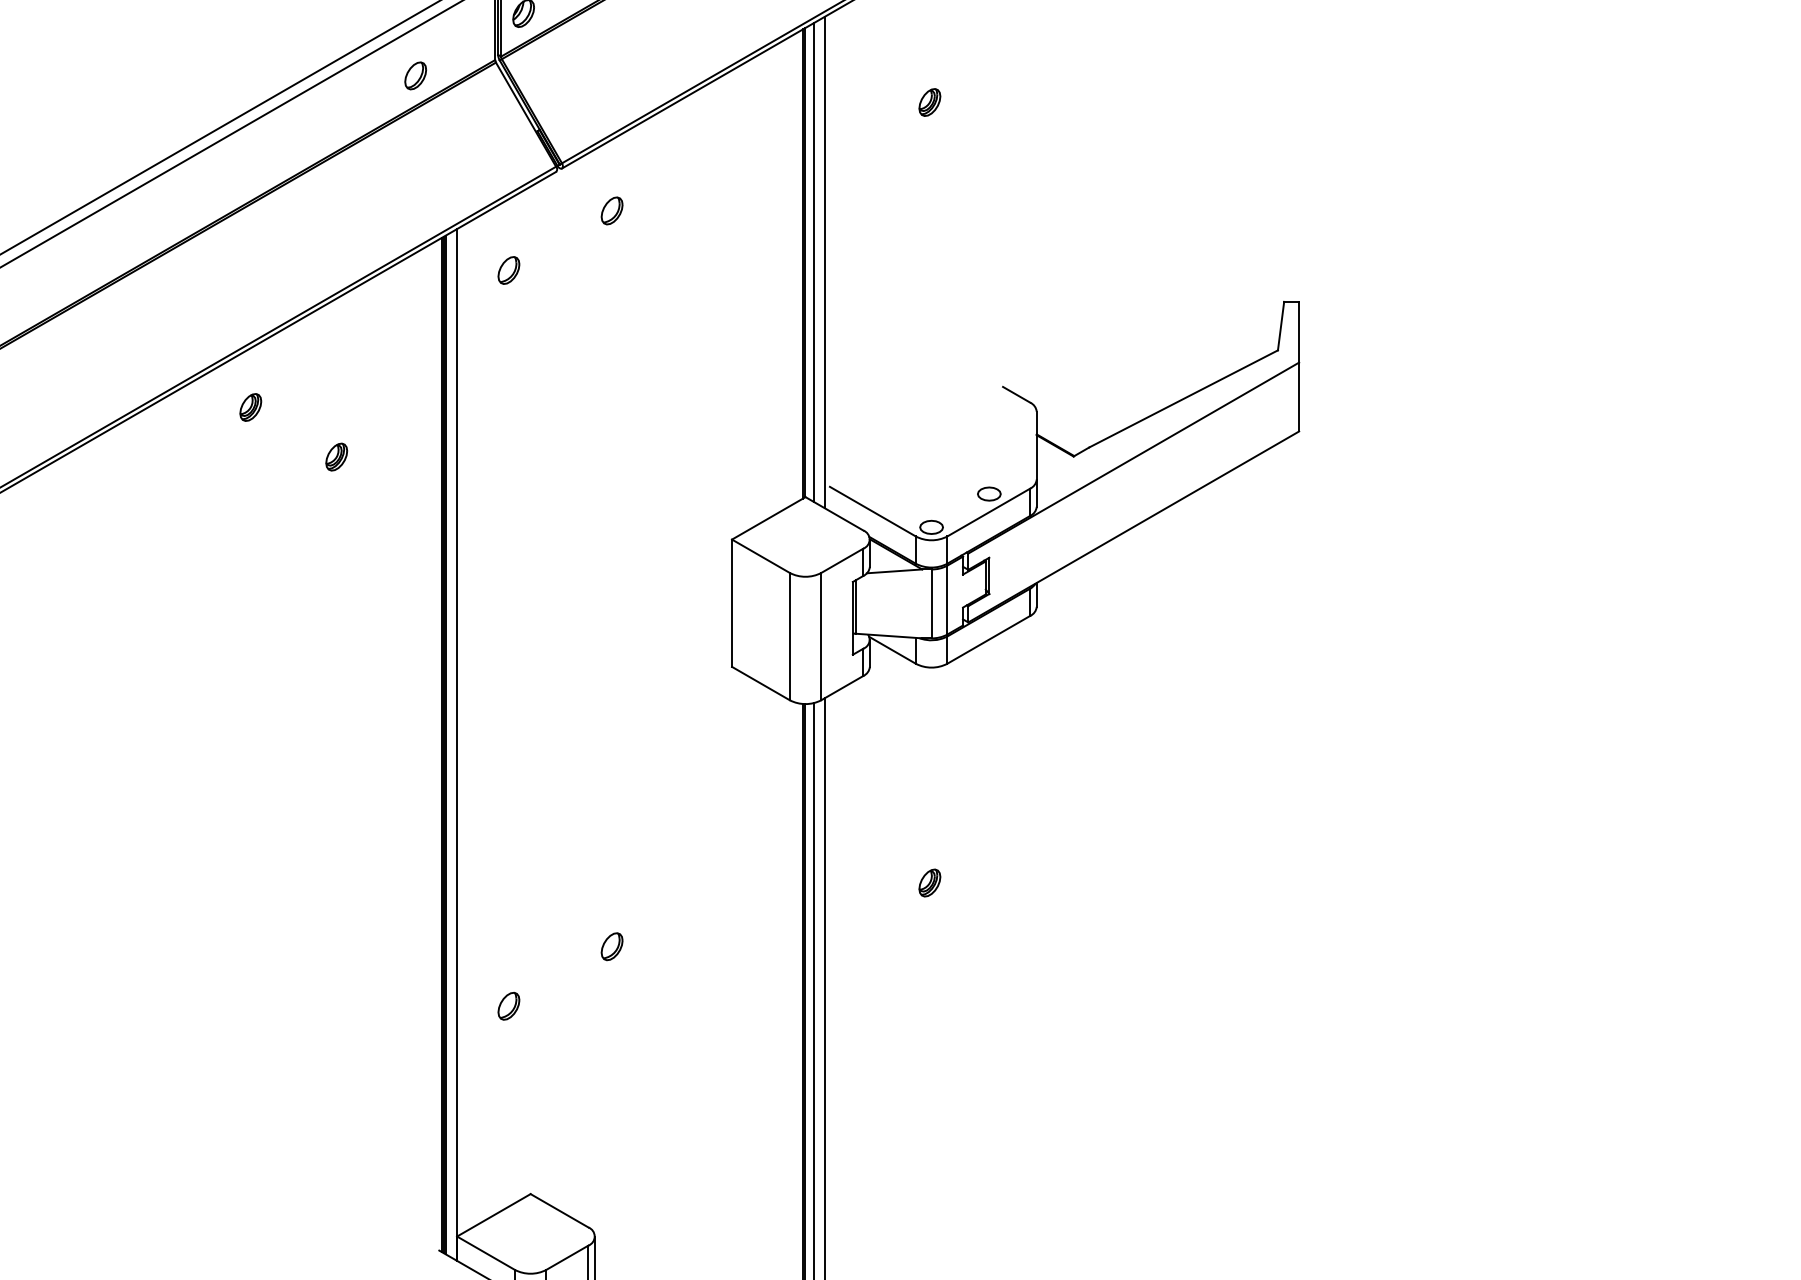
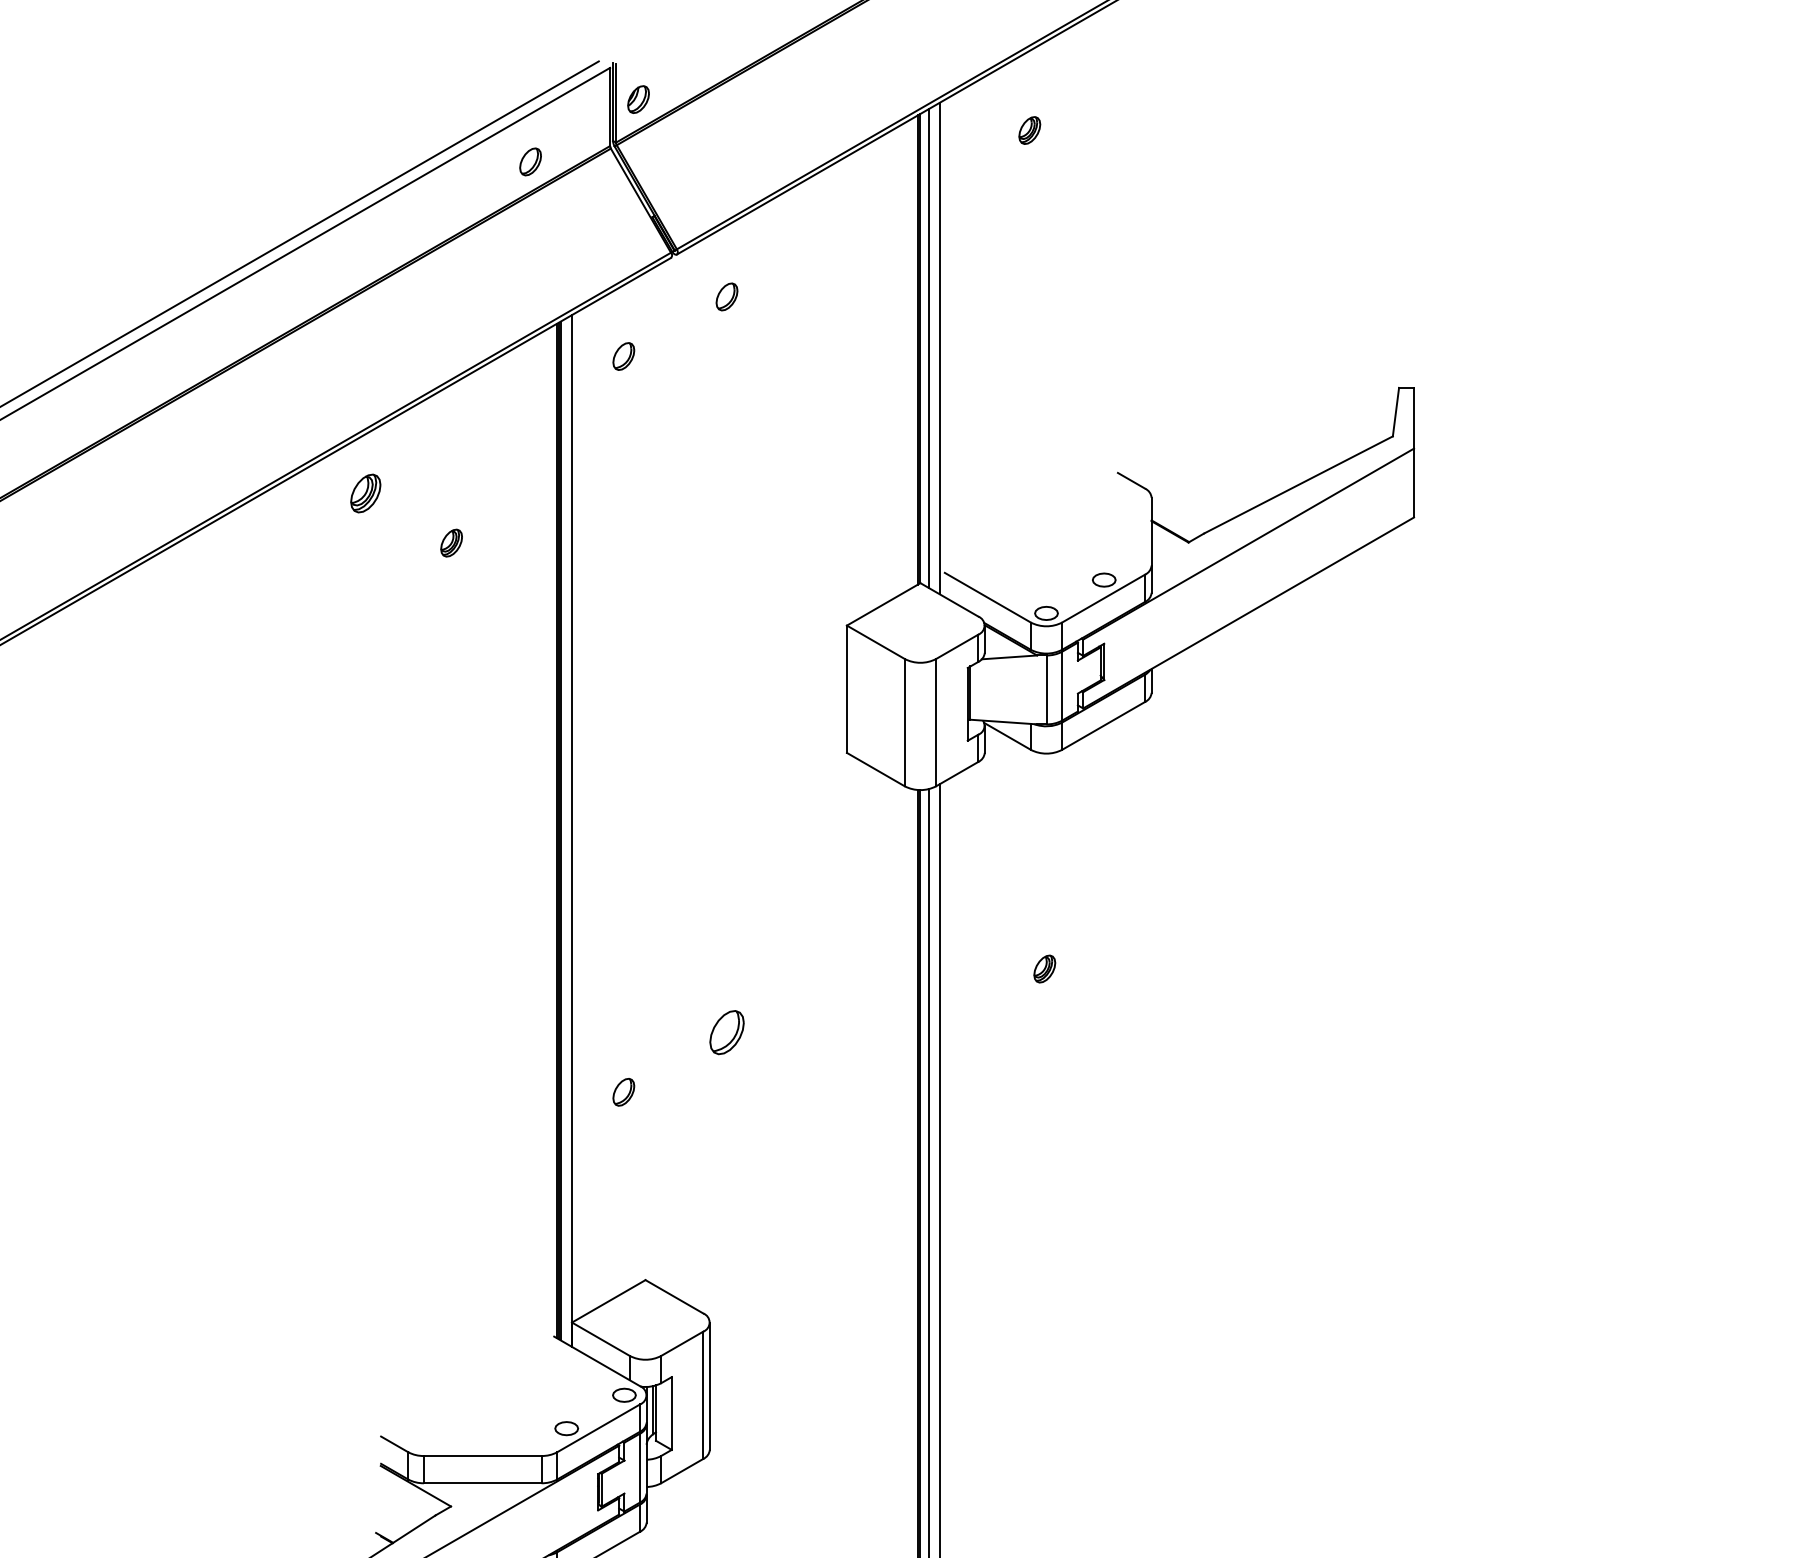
part: (929, 102) -> (1029, 130), moved
part: (250, 407) -> (365, 493), size x1.4
part: (611, 946) -> (726, 1032), size x1.6

